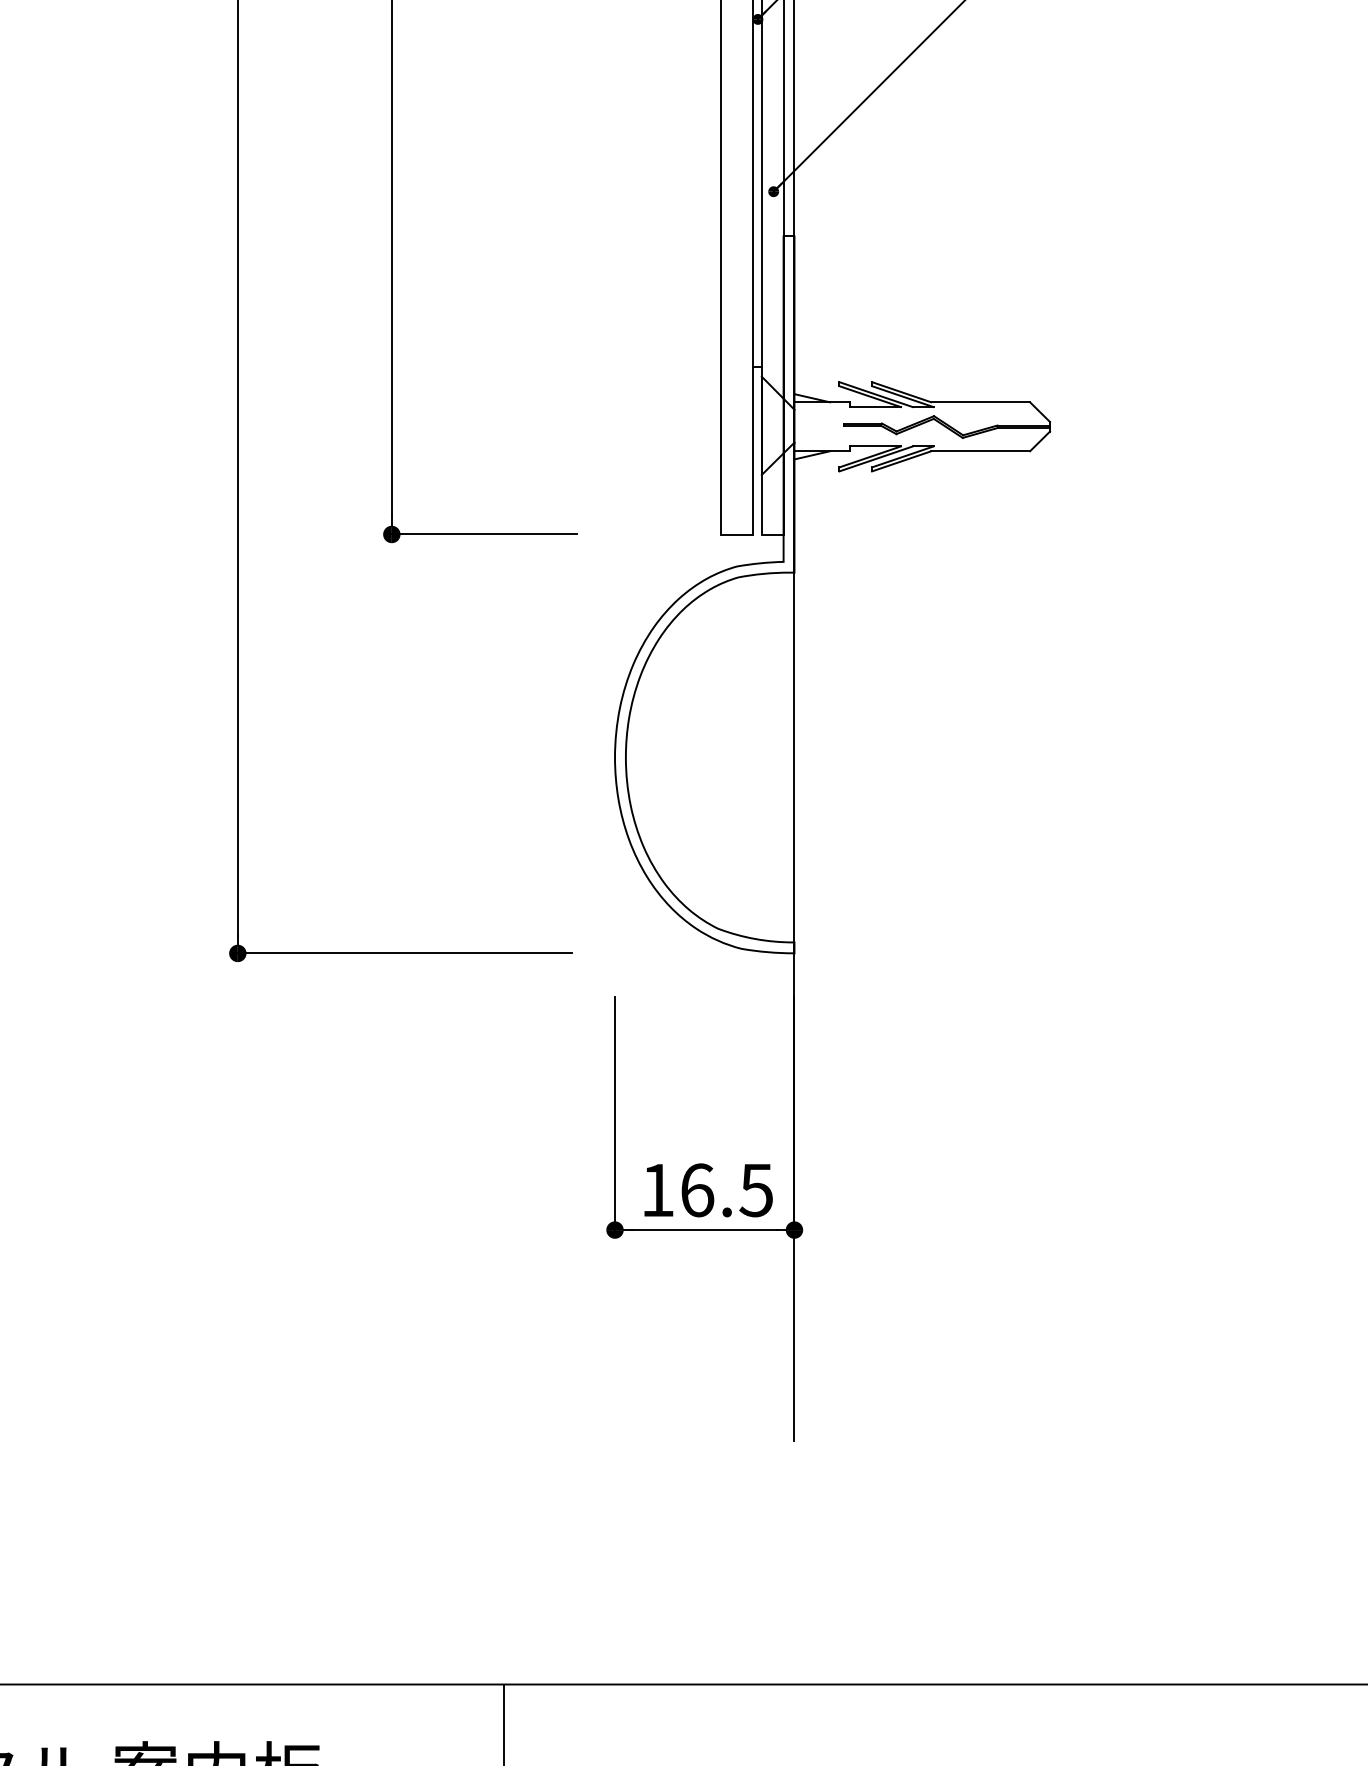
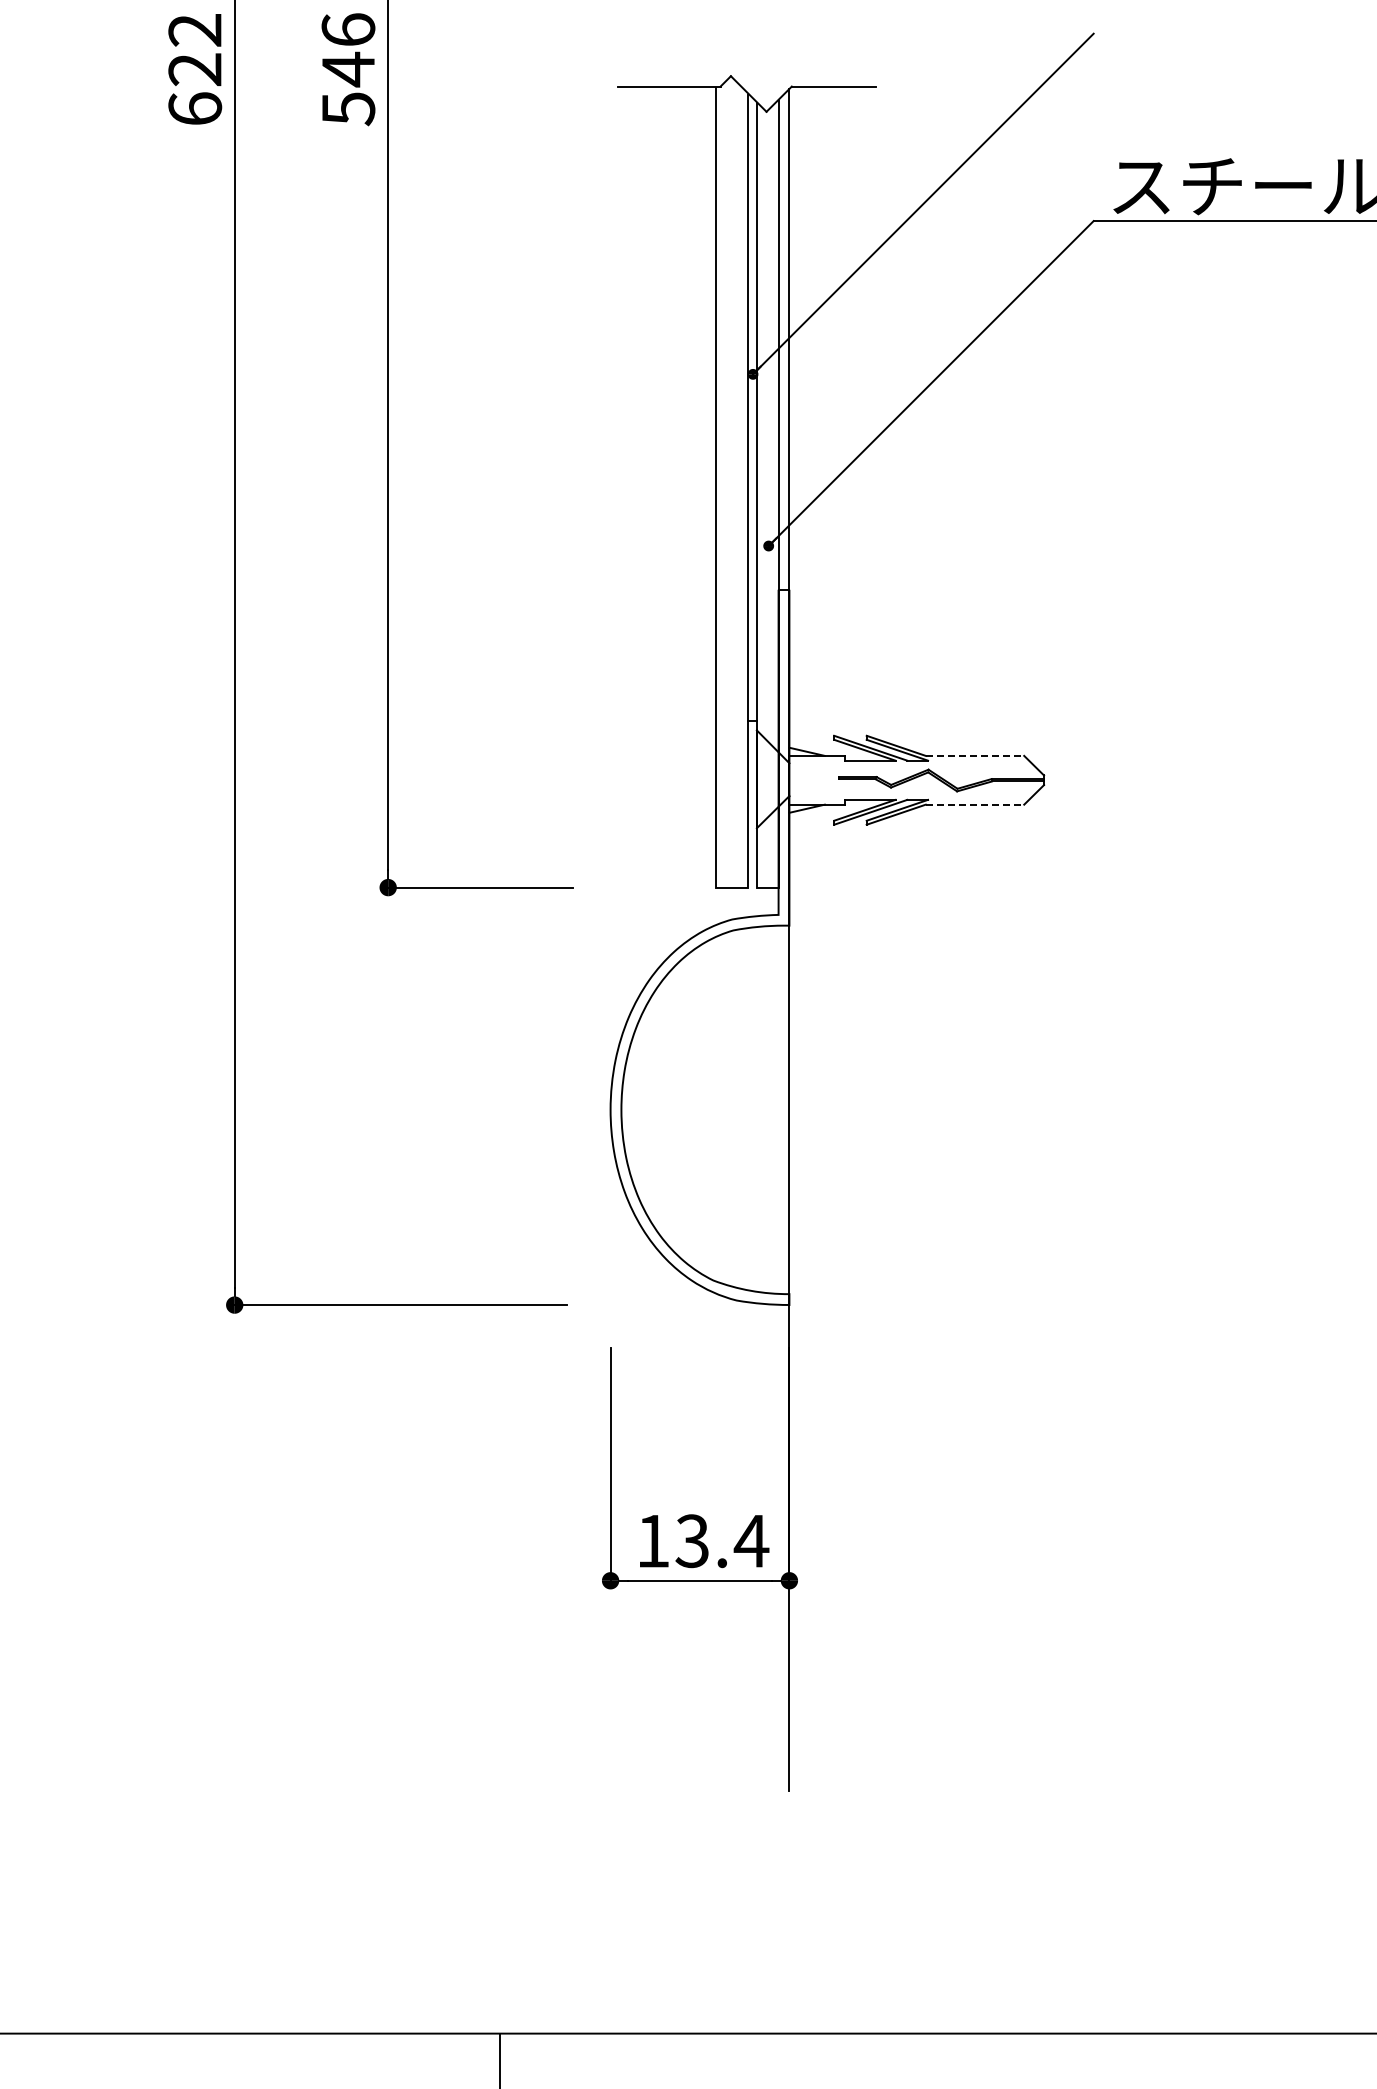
line: (981, 401) -> (975, 755), solid -> dashed
line: (981, 451) -> (975, 804), solid -> dashed
text: (727, 1190) -> (722, 1541), 16.5 -> 13.4

